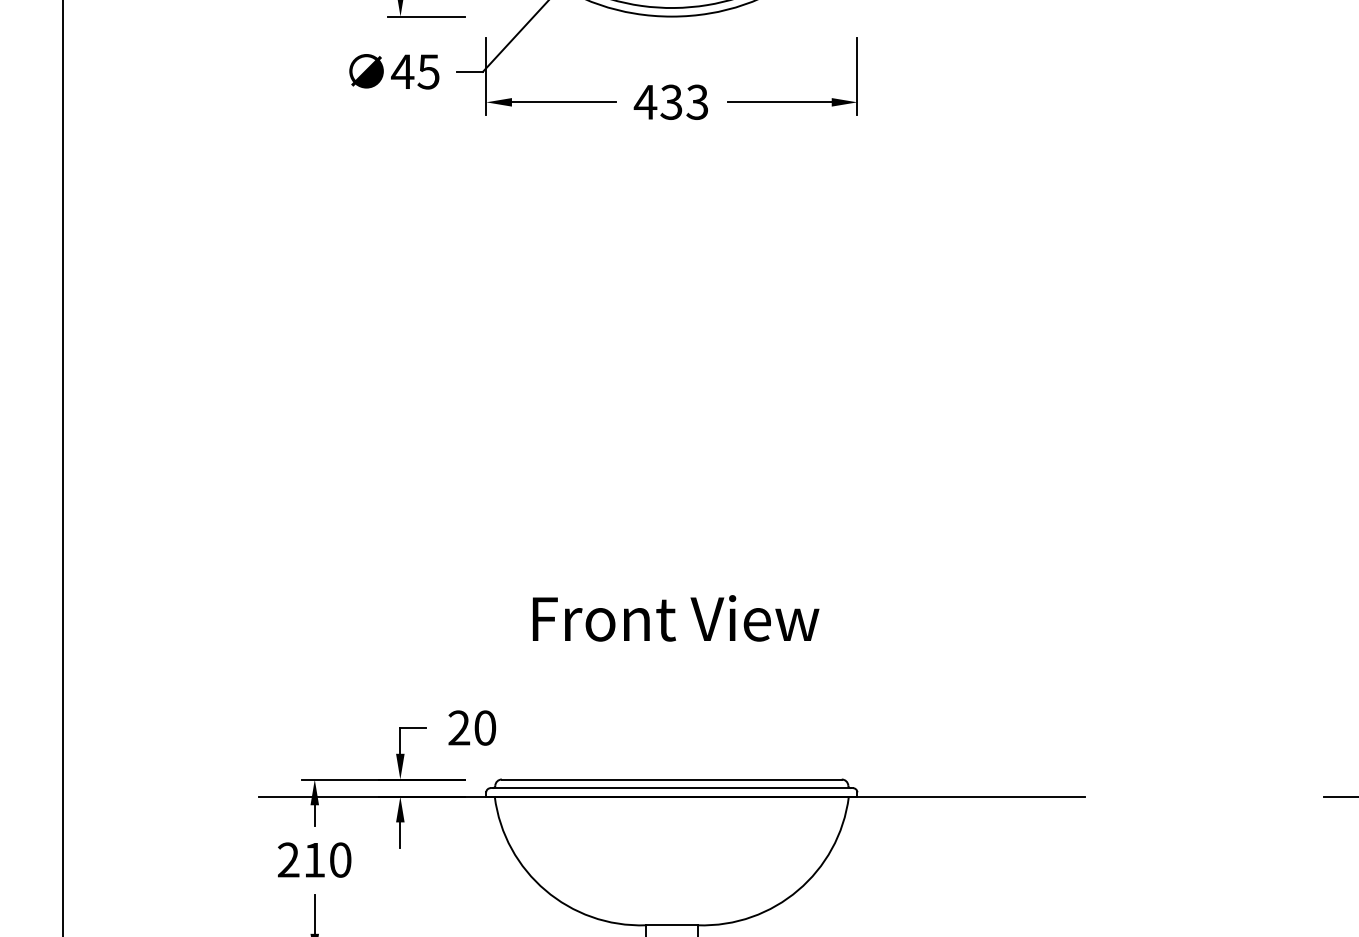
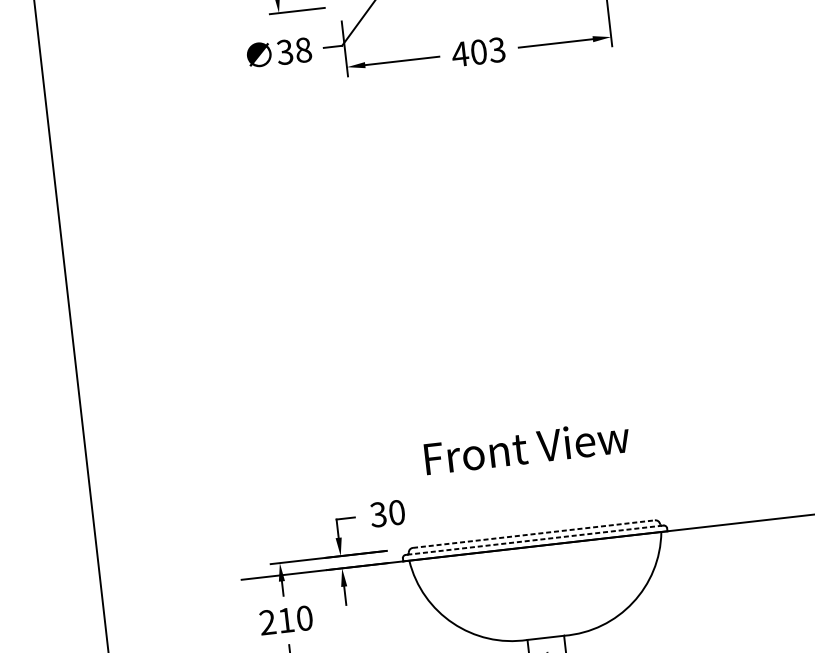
text: (415, 71) -> (294, 51), 45 -> 38
text: (671, 101) -> (478, 51), 433 -> 403
text: (675, 618) -> (526, 447), moved
text: (459, 727) -> (378, 514), 20 -> 30
line: (671, 779) -> (533, 534), solid -> dashed
line: (671, 788) -> (534, 540), solid -> dashed

